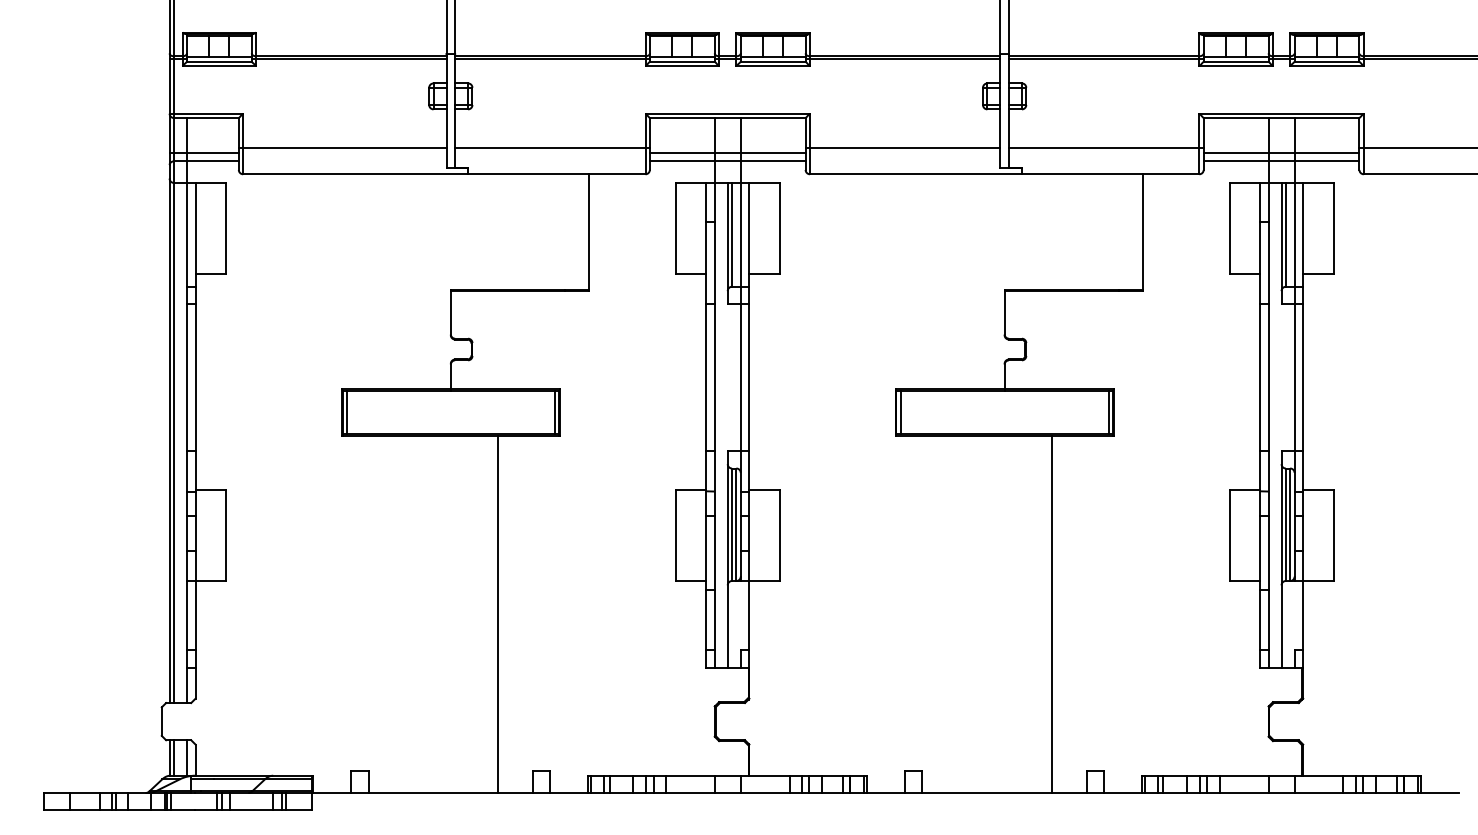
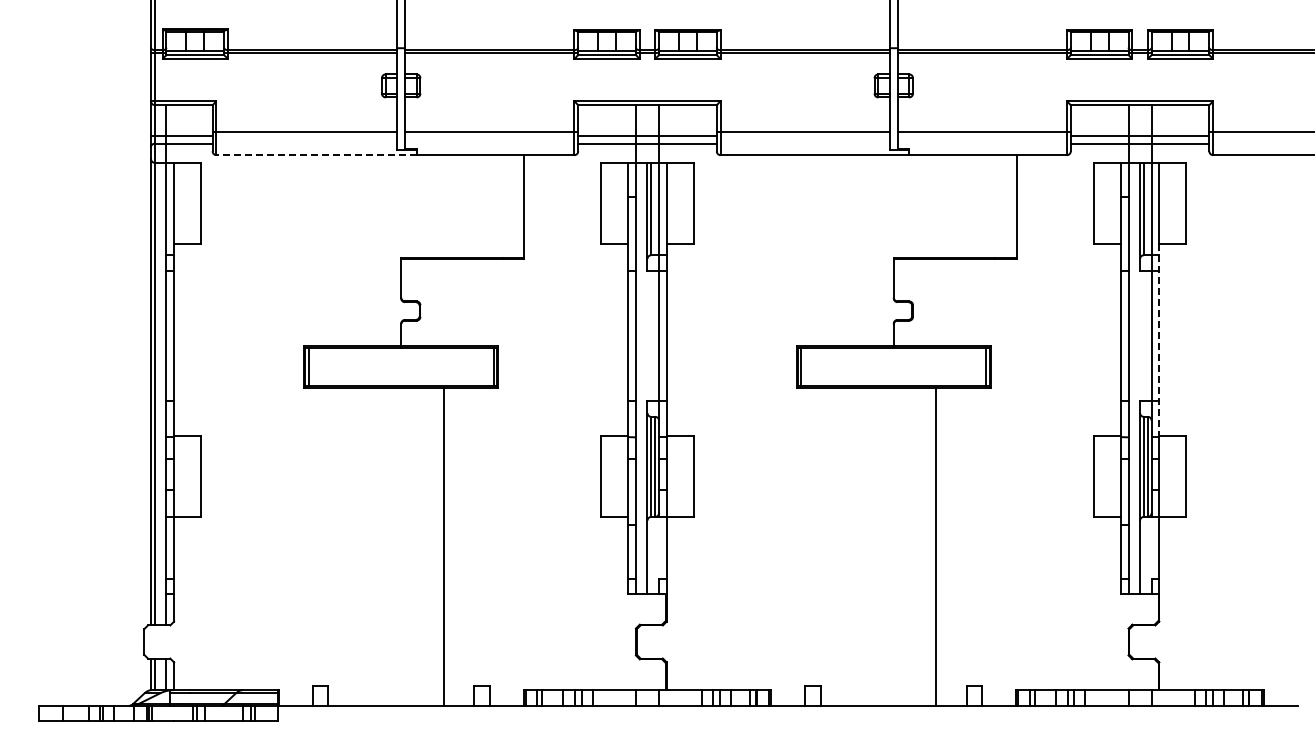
line: (355, 174) -> (316, 155), solid -> dashed
line: (1303, 382) -> (1159, 340), solid -> dashed

